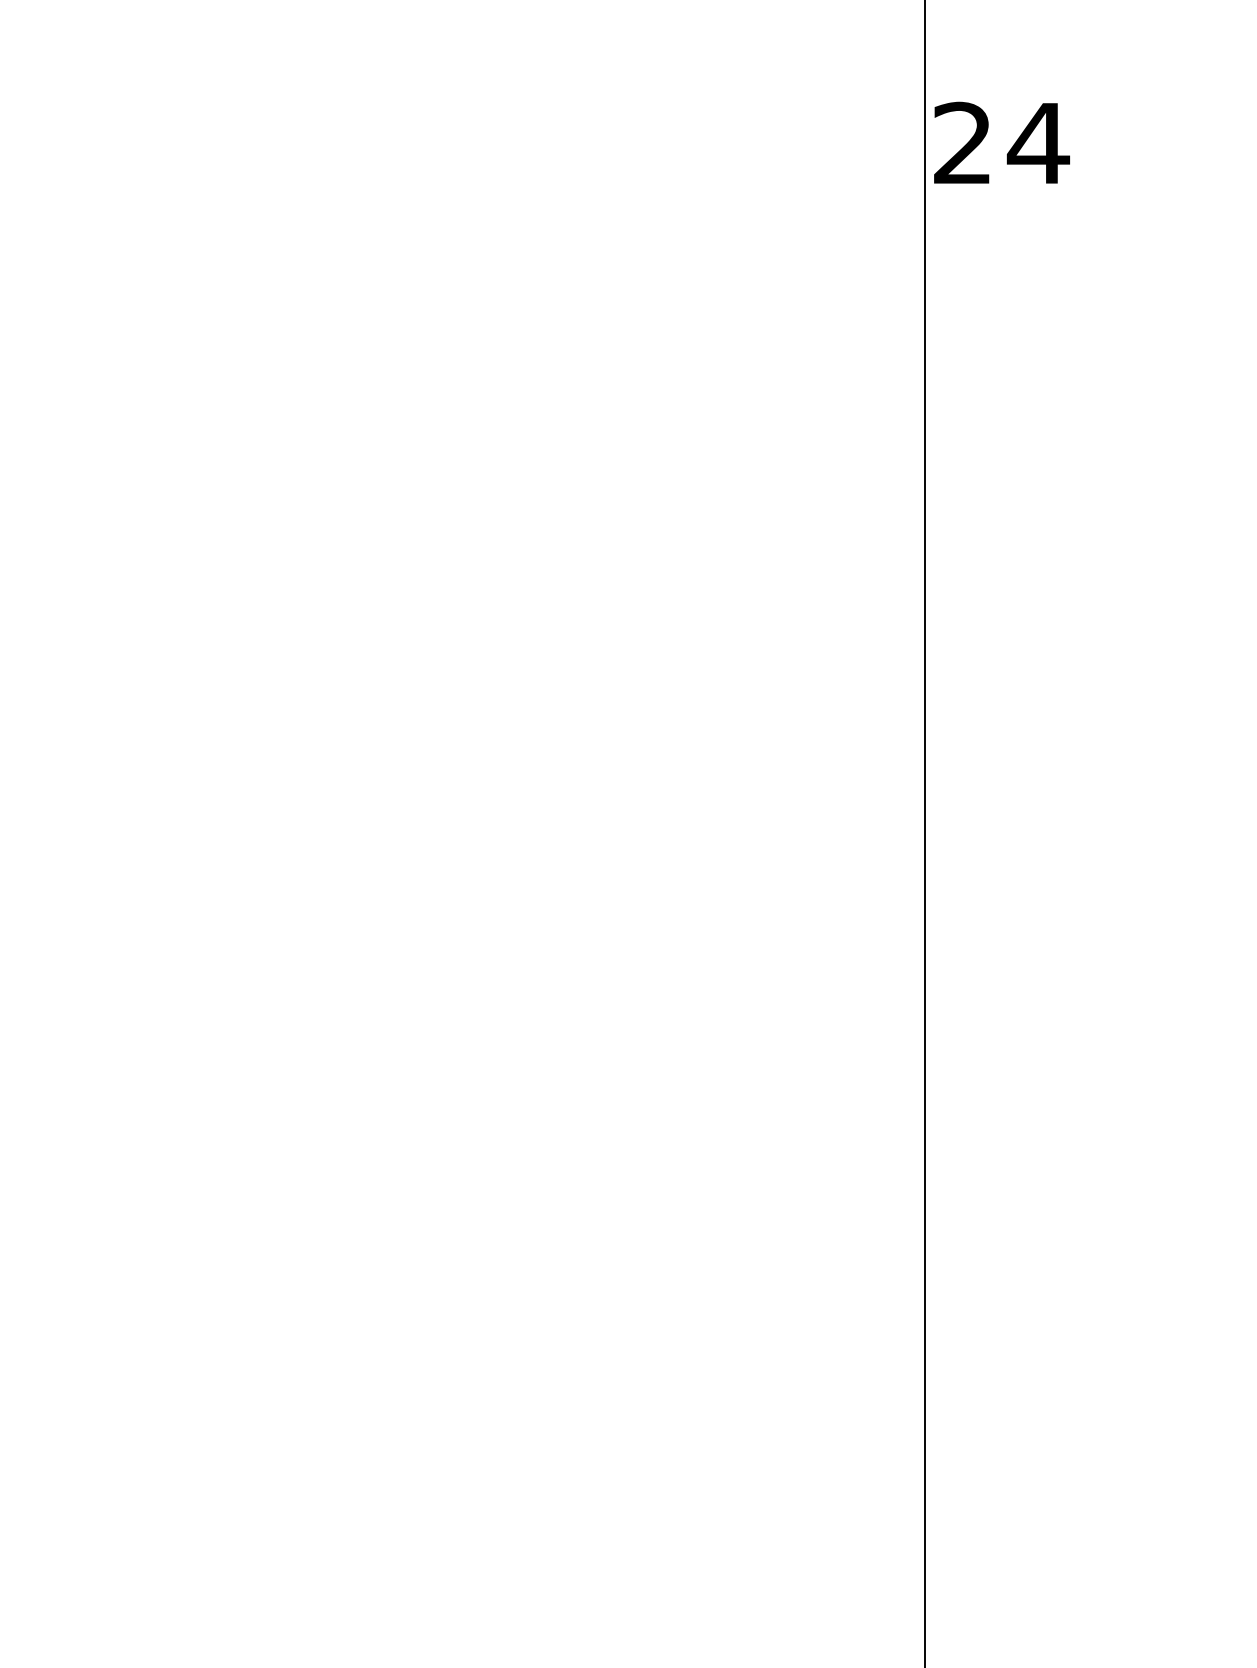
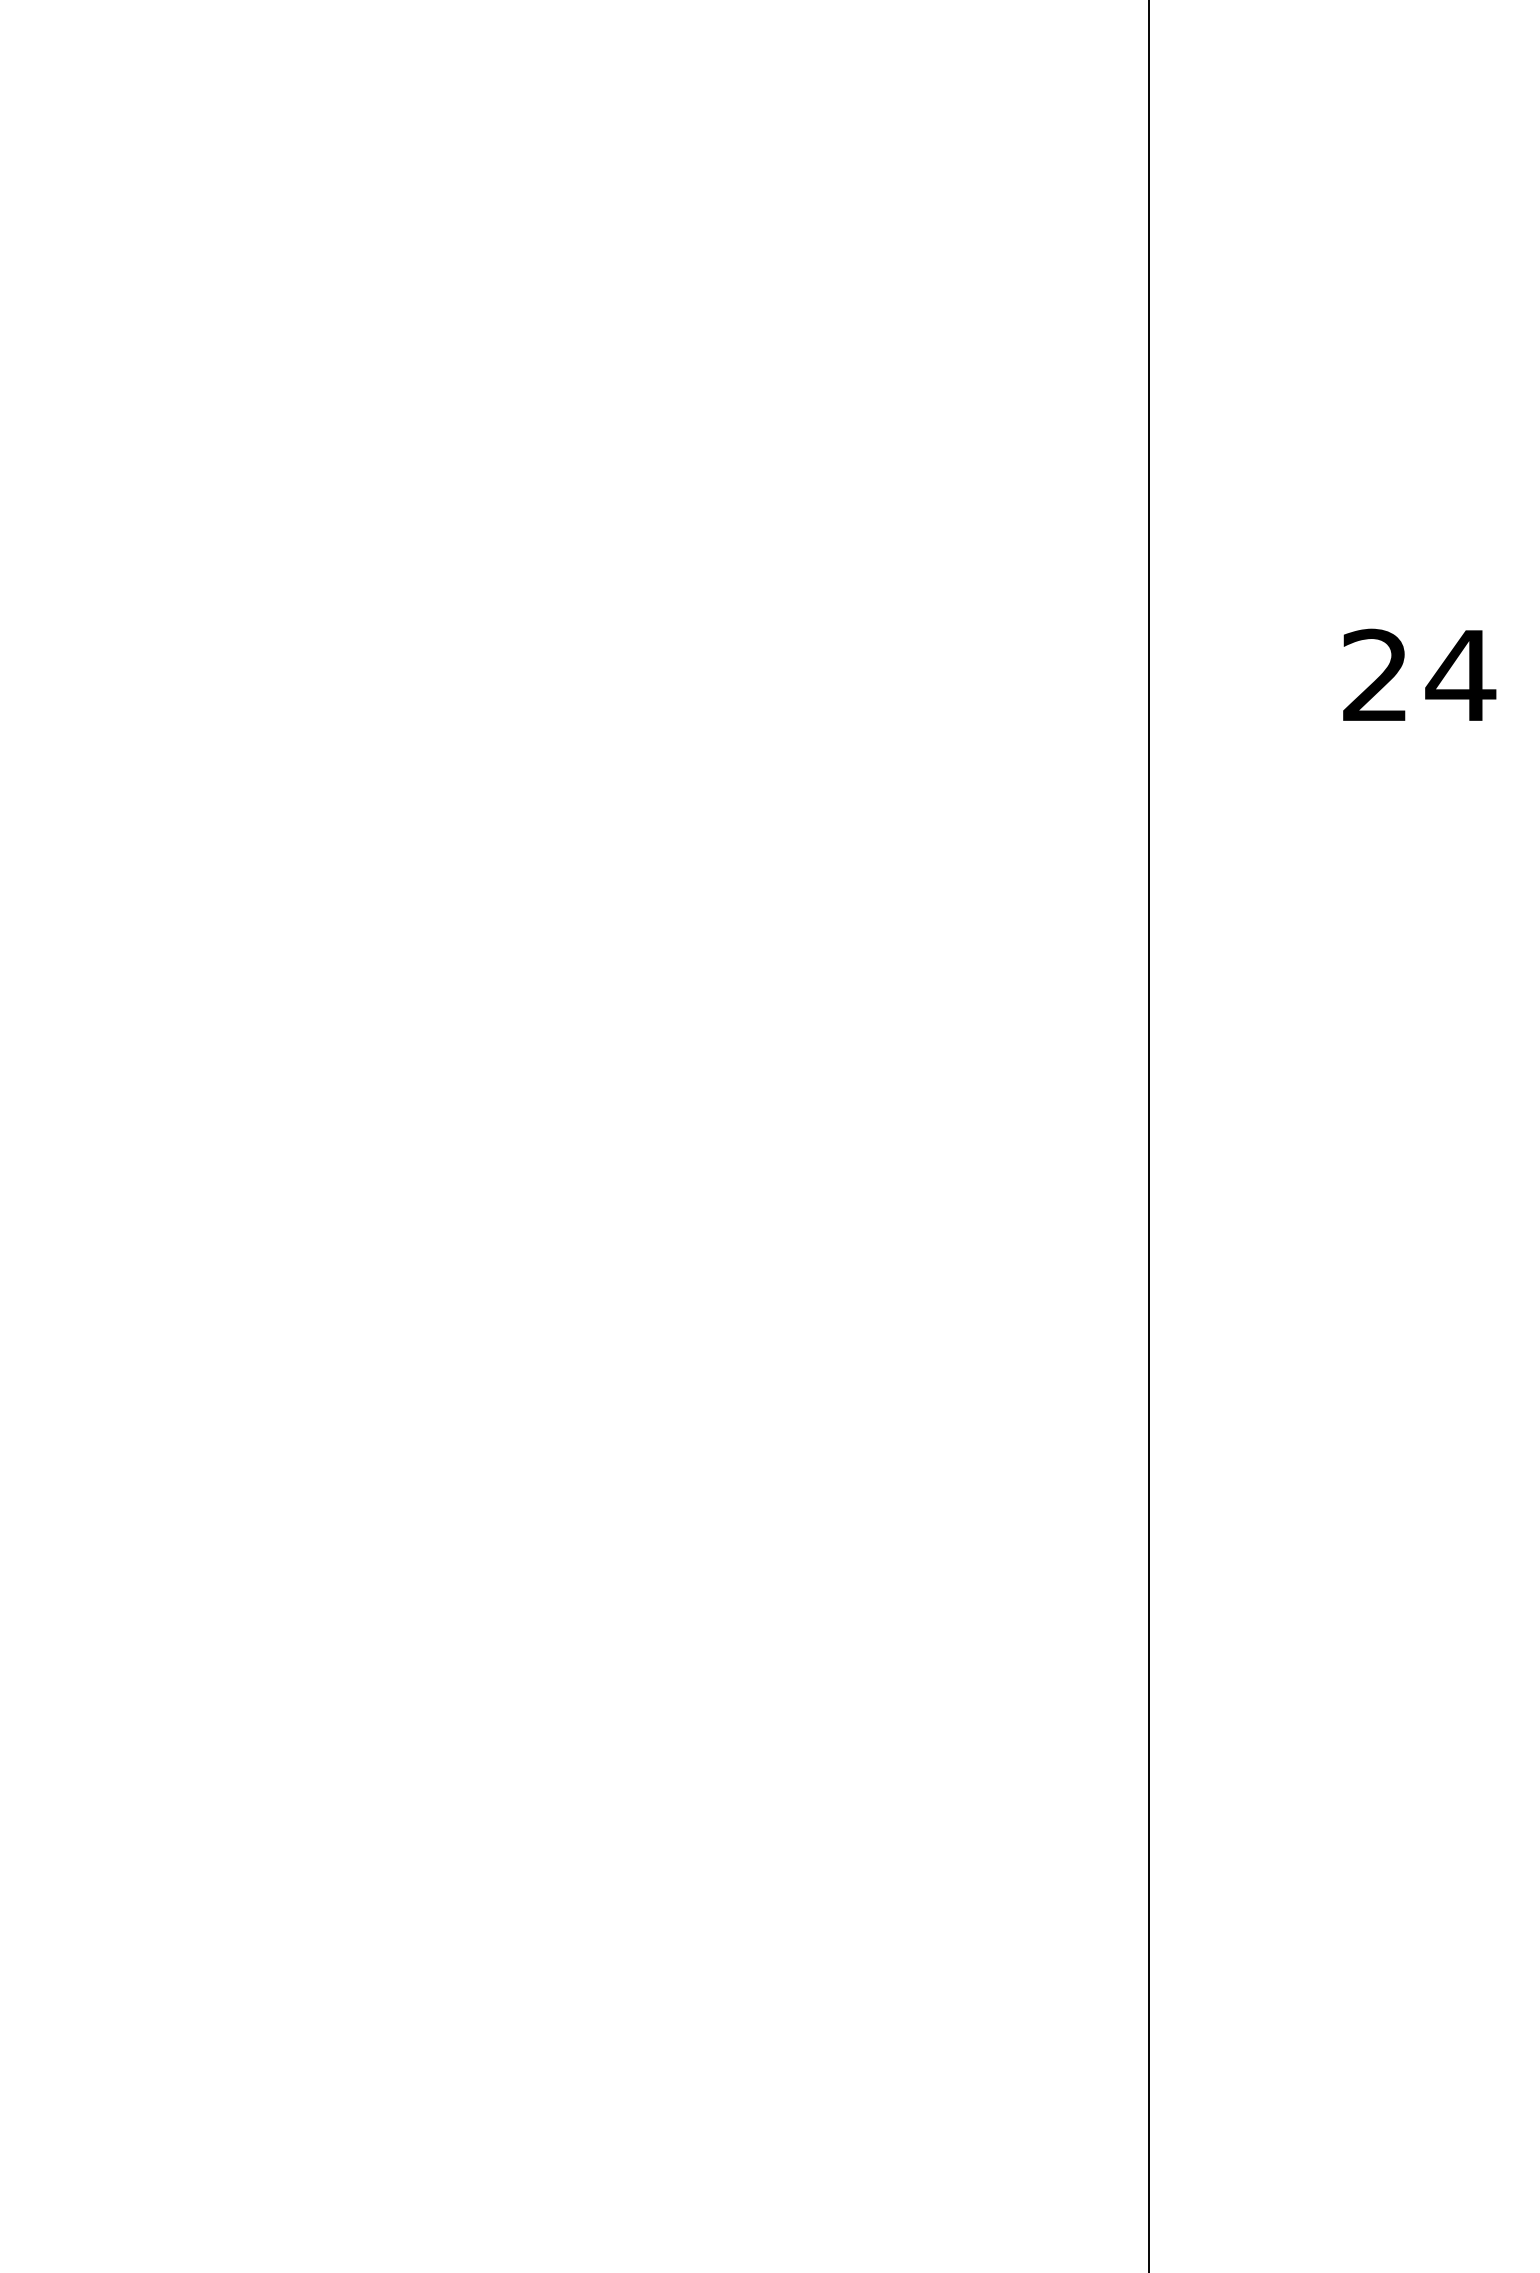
text: (1001, 142) -> (1419, 674), moved

